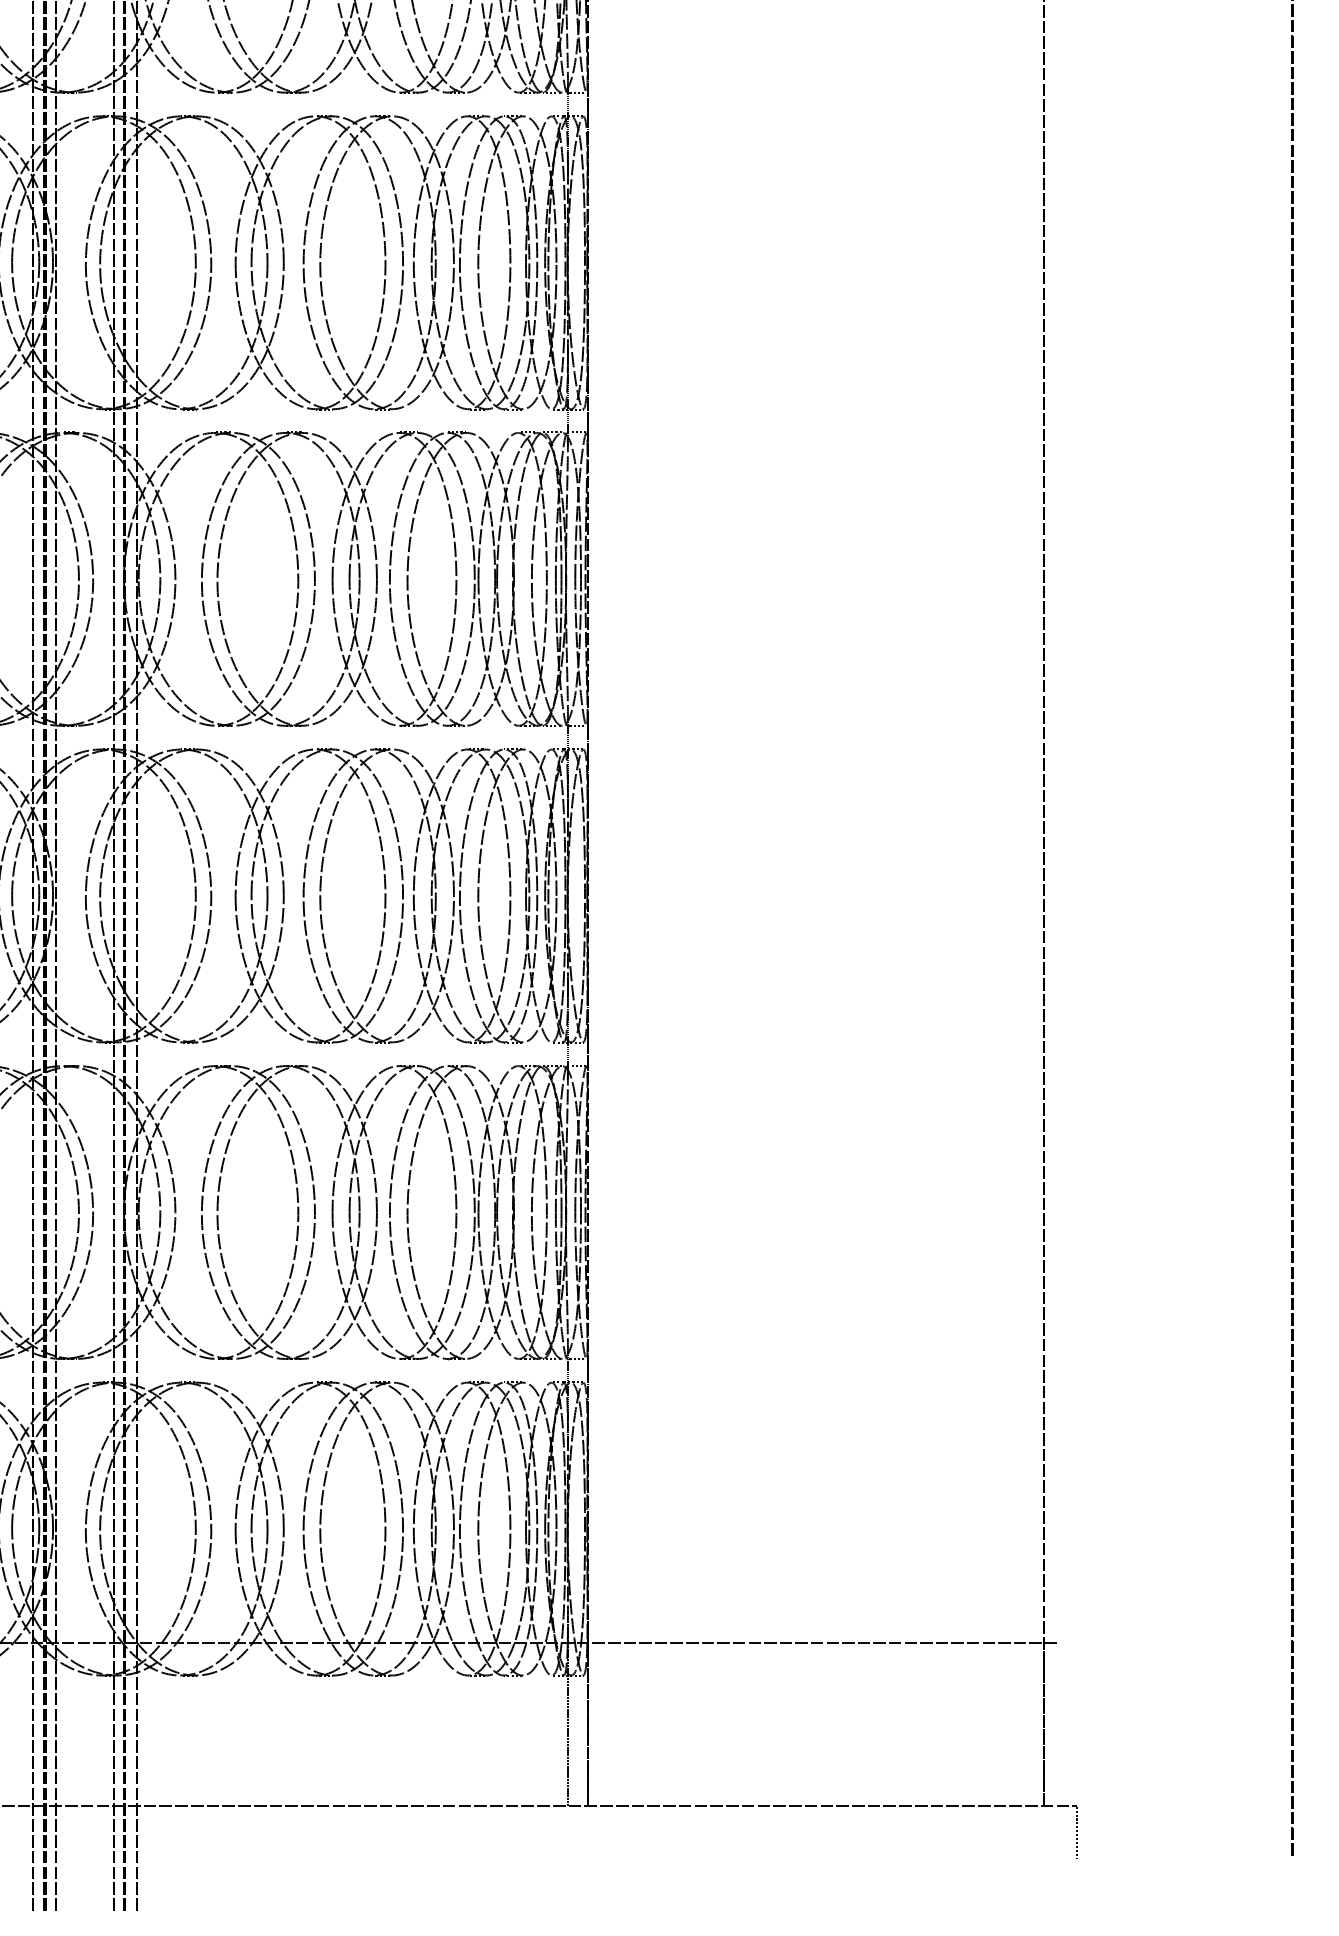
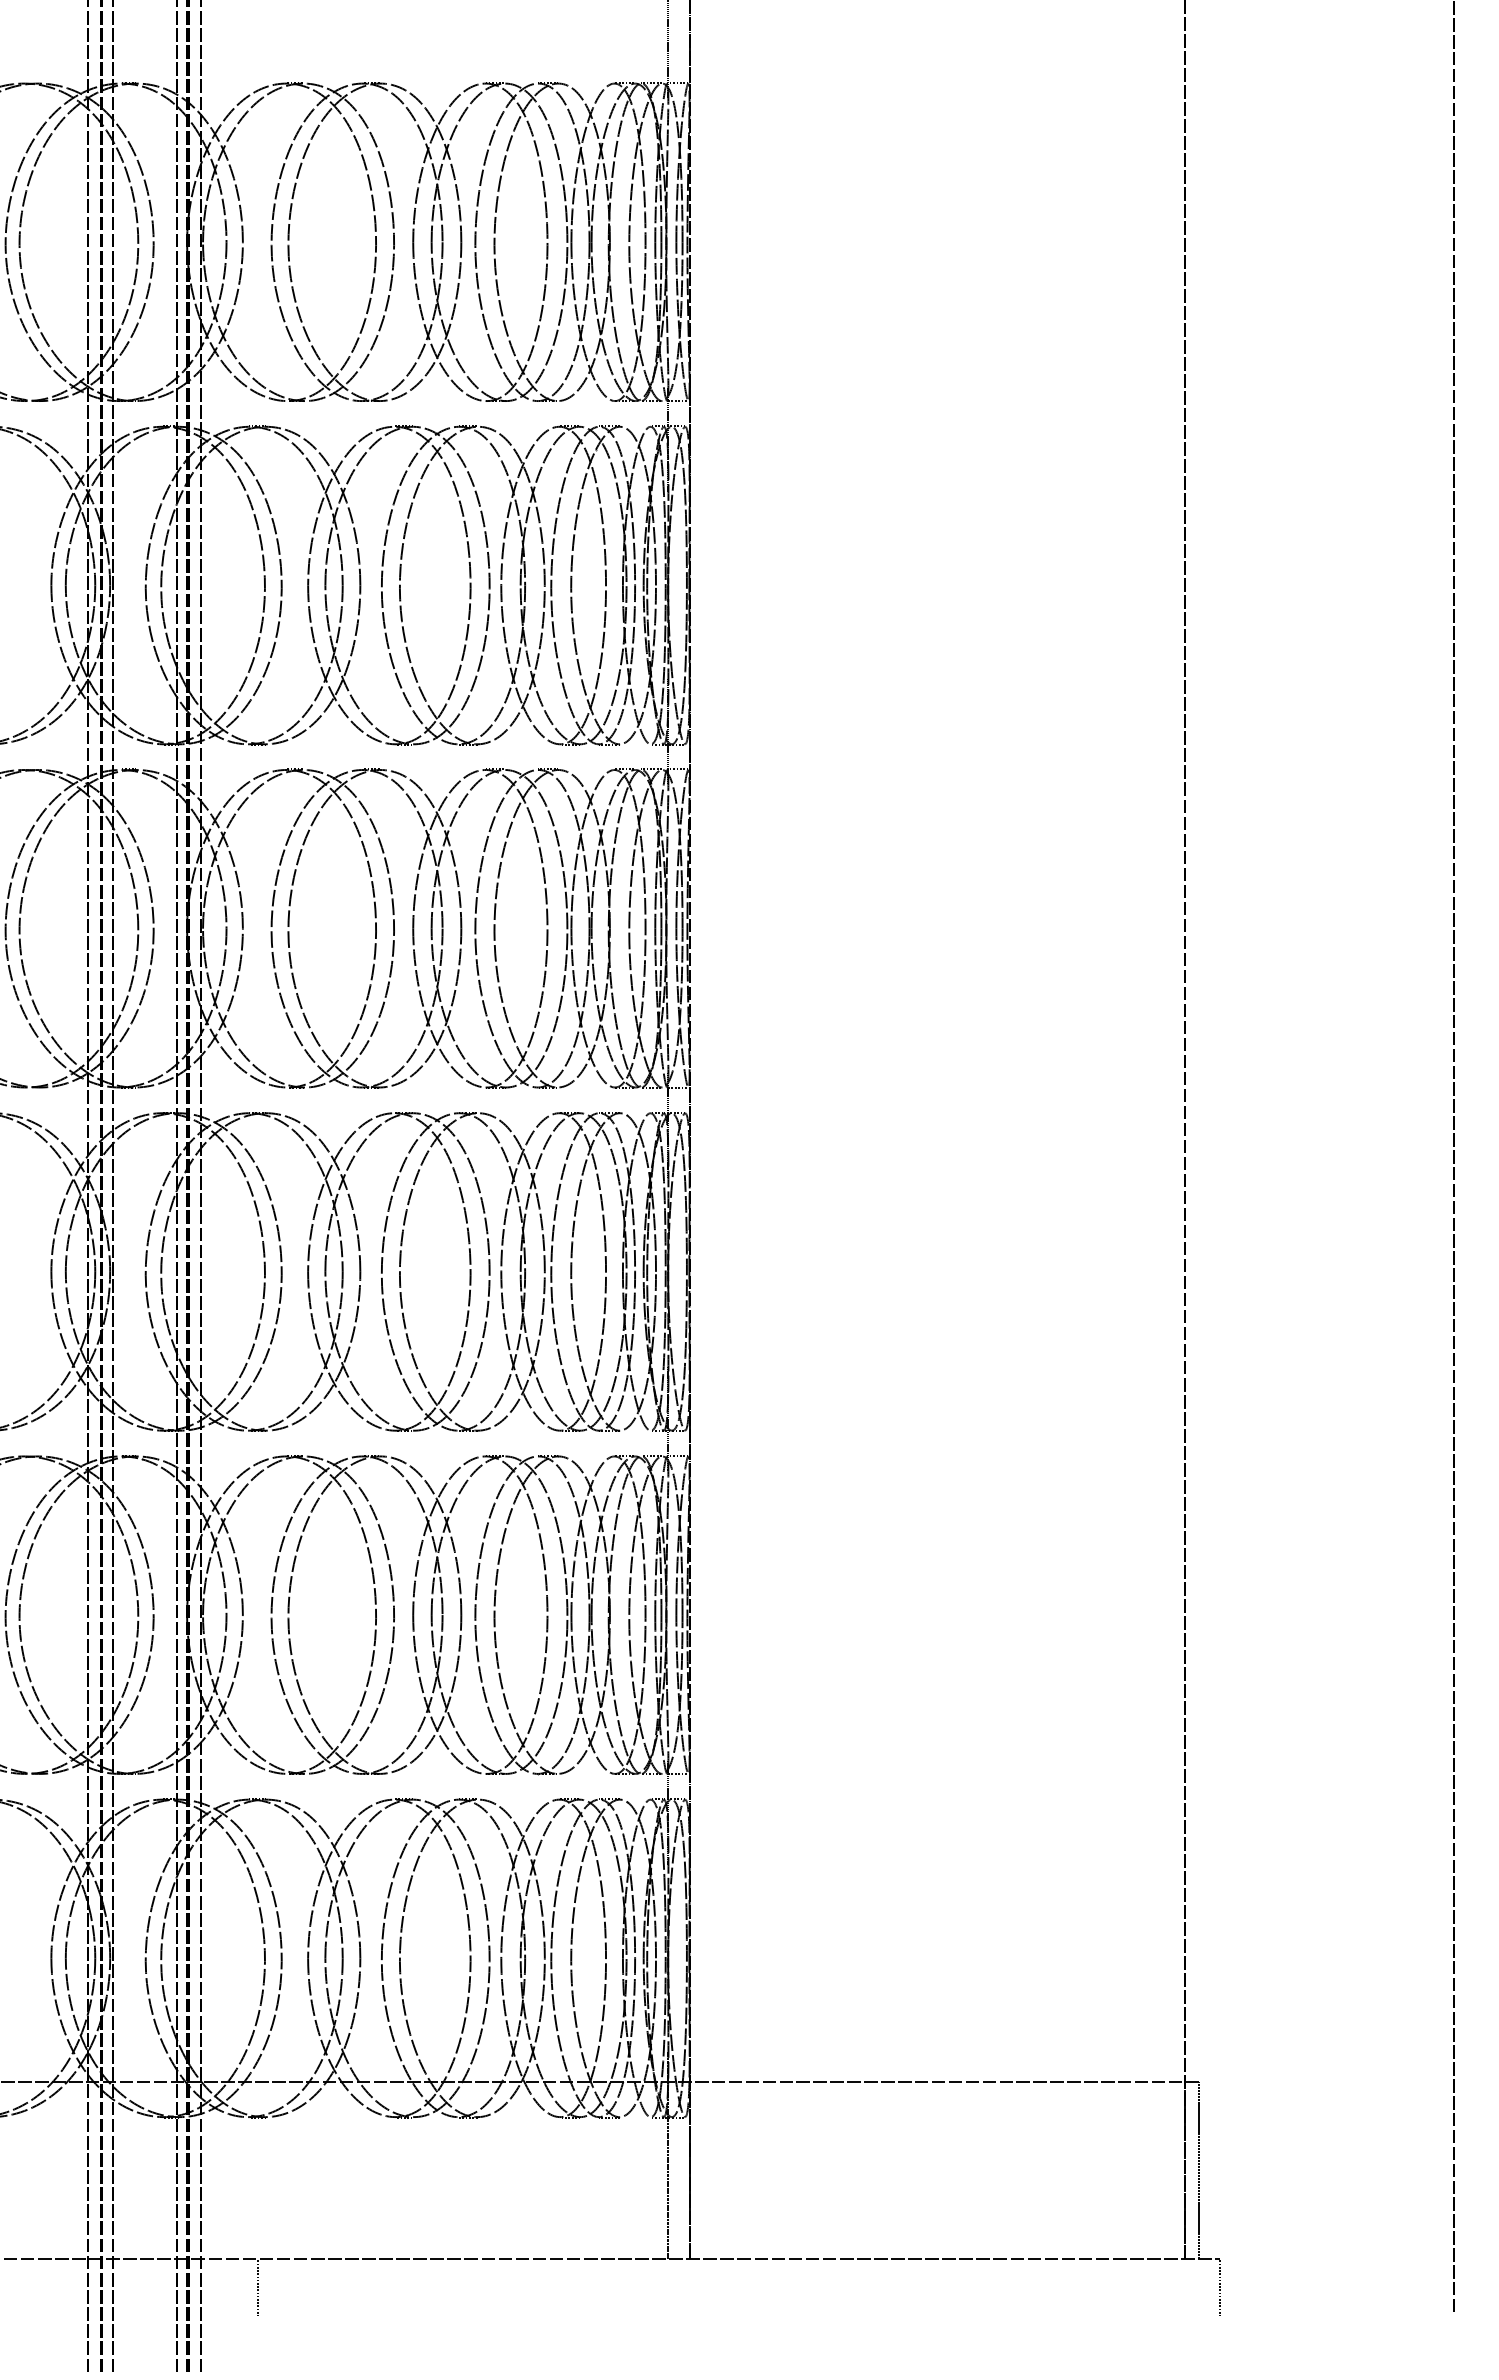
line: (1057, 1724) -> (1199, 2170), added
line: (188, 1832) -> (257, 2287), added

